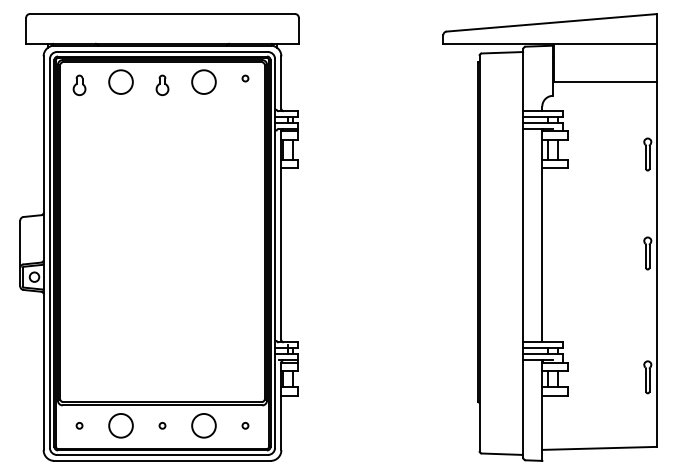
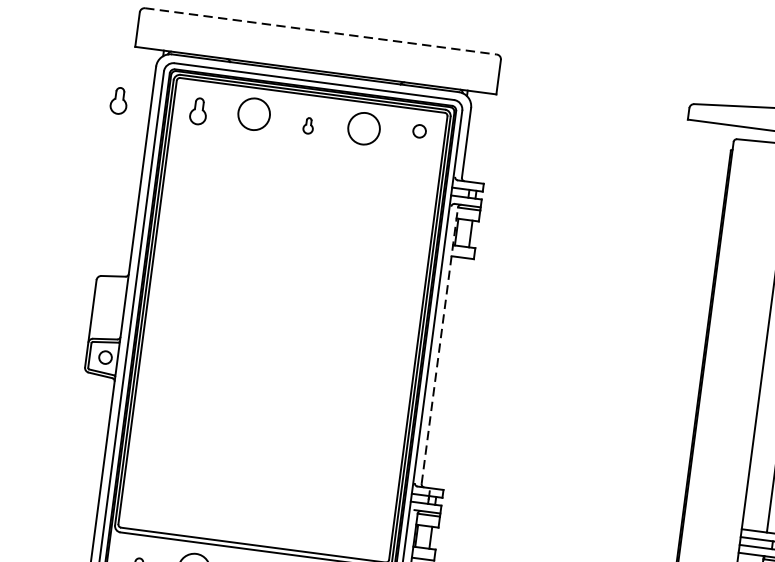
line: (162, 14) -> (320, 31), solid -> dashed
circle: (245, 78) -> (419, 131), size x1.6
part: (19, 84) -> (119, 99), added
part: (162, 85) -> (308, 125), size x0.6
line: (281, 235) -> (440, 345), solid -> dashed

